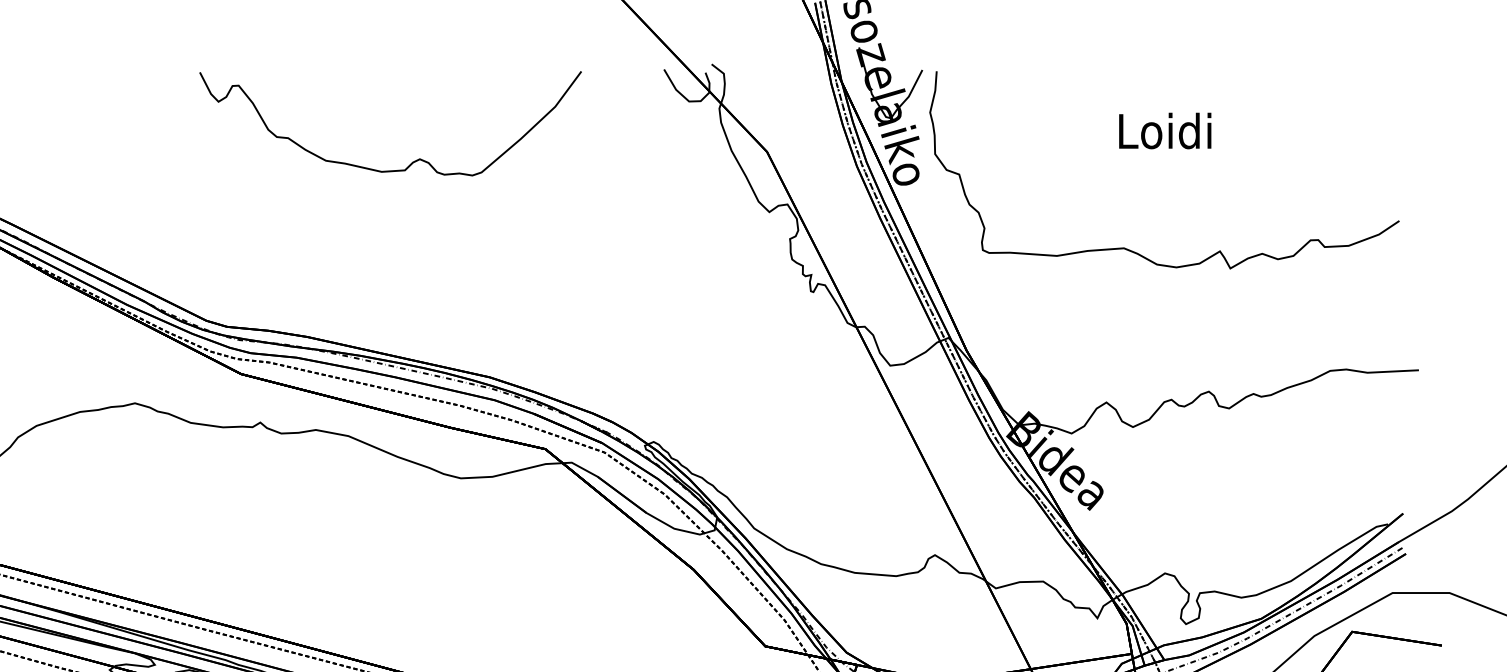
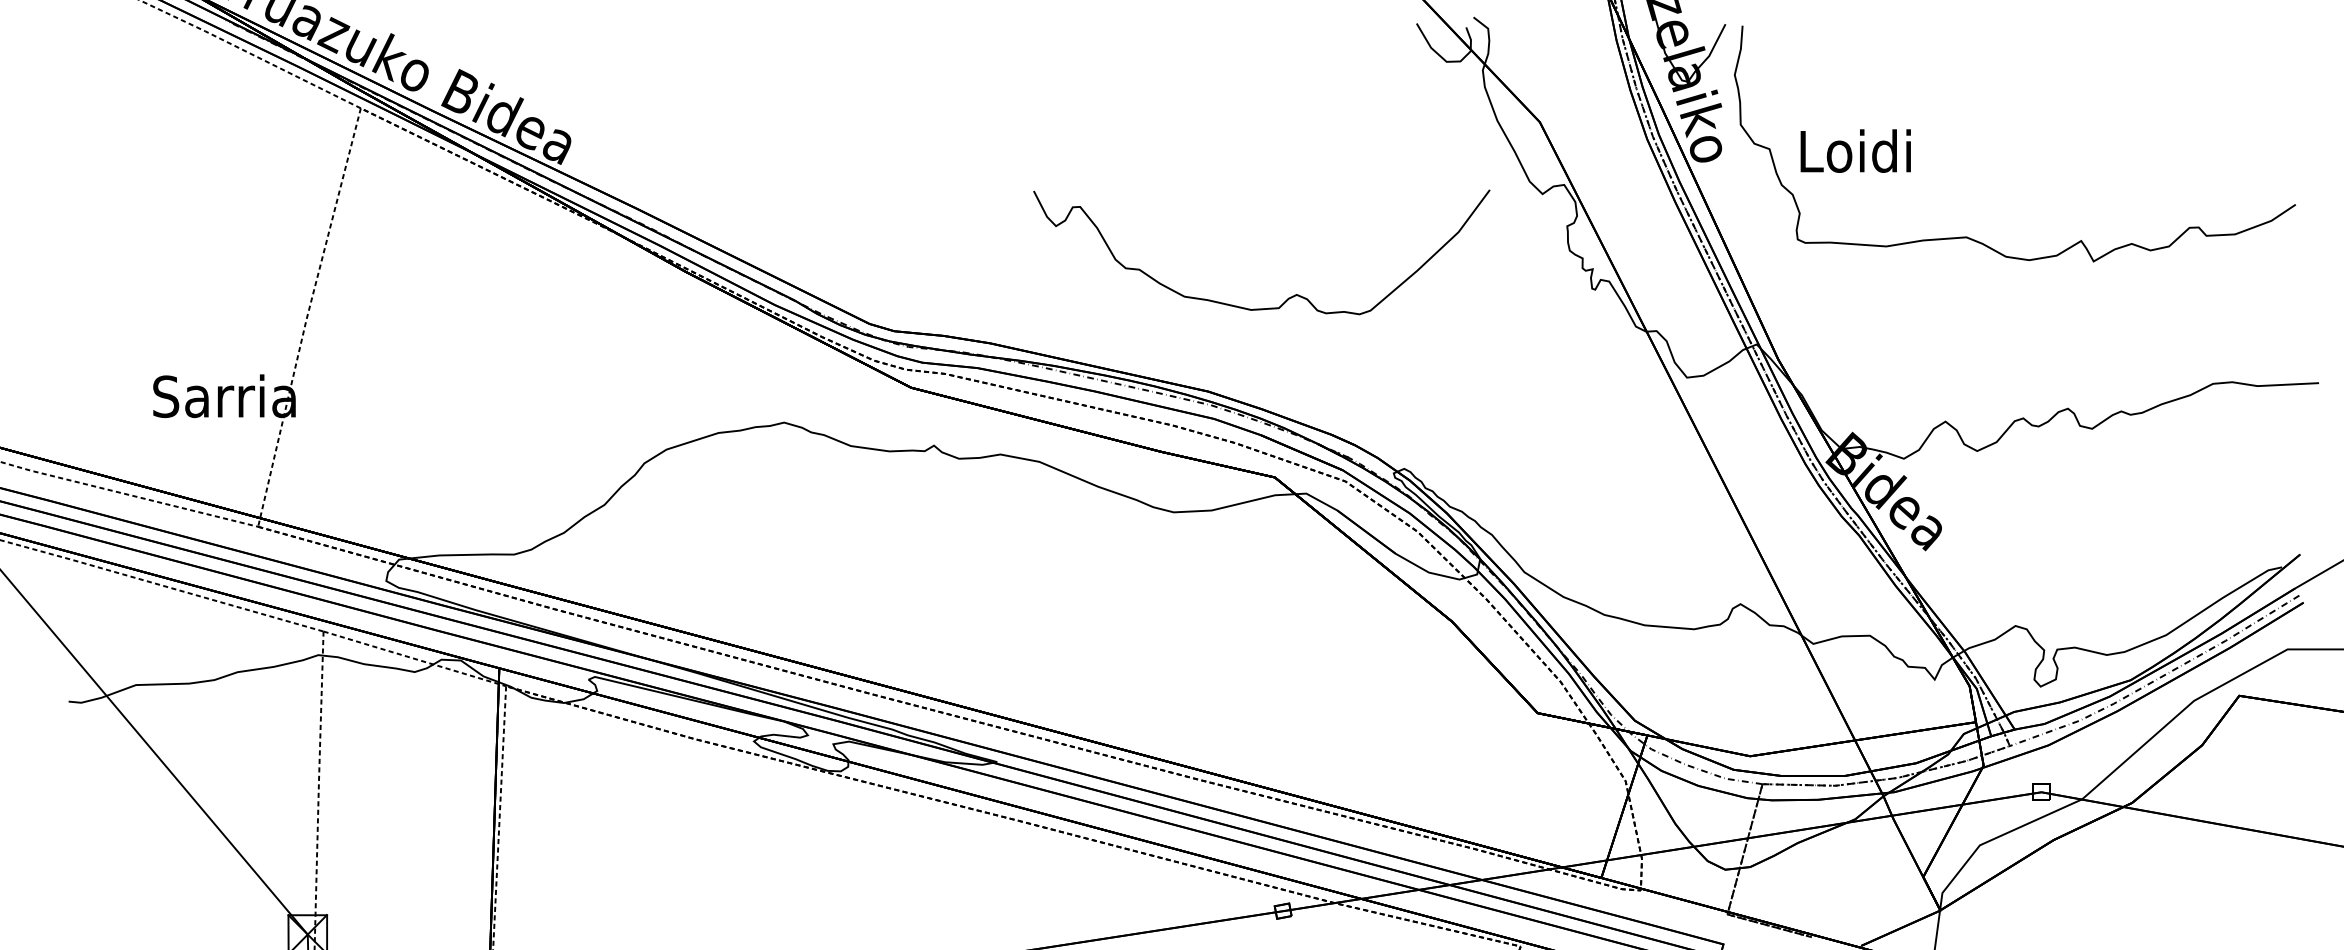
text: (1164, 130) -> (1855, 150), moved
curve: (412, 161) -> (1288, 297), moved

